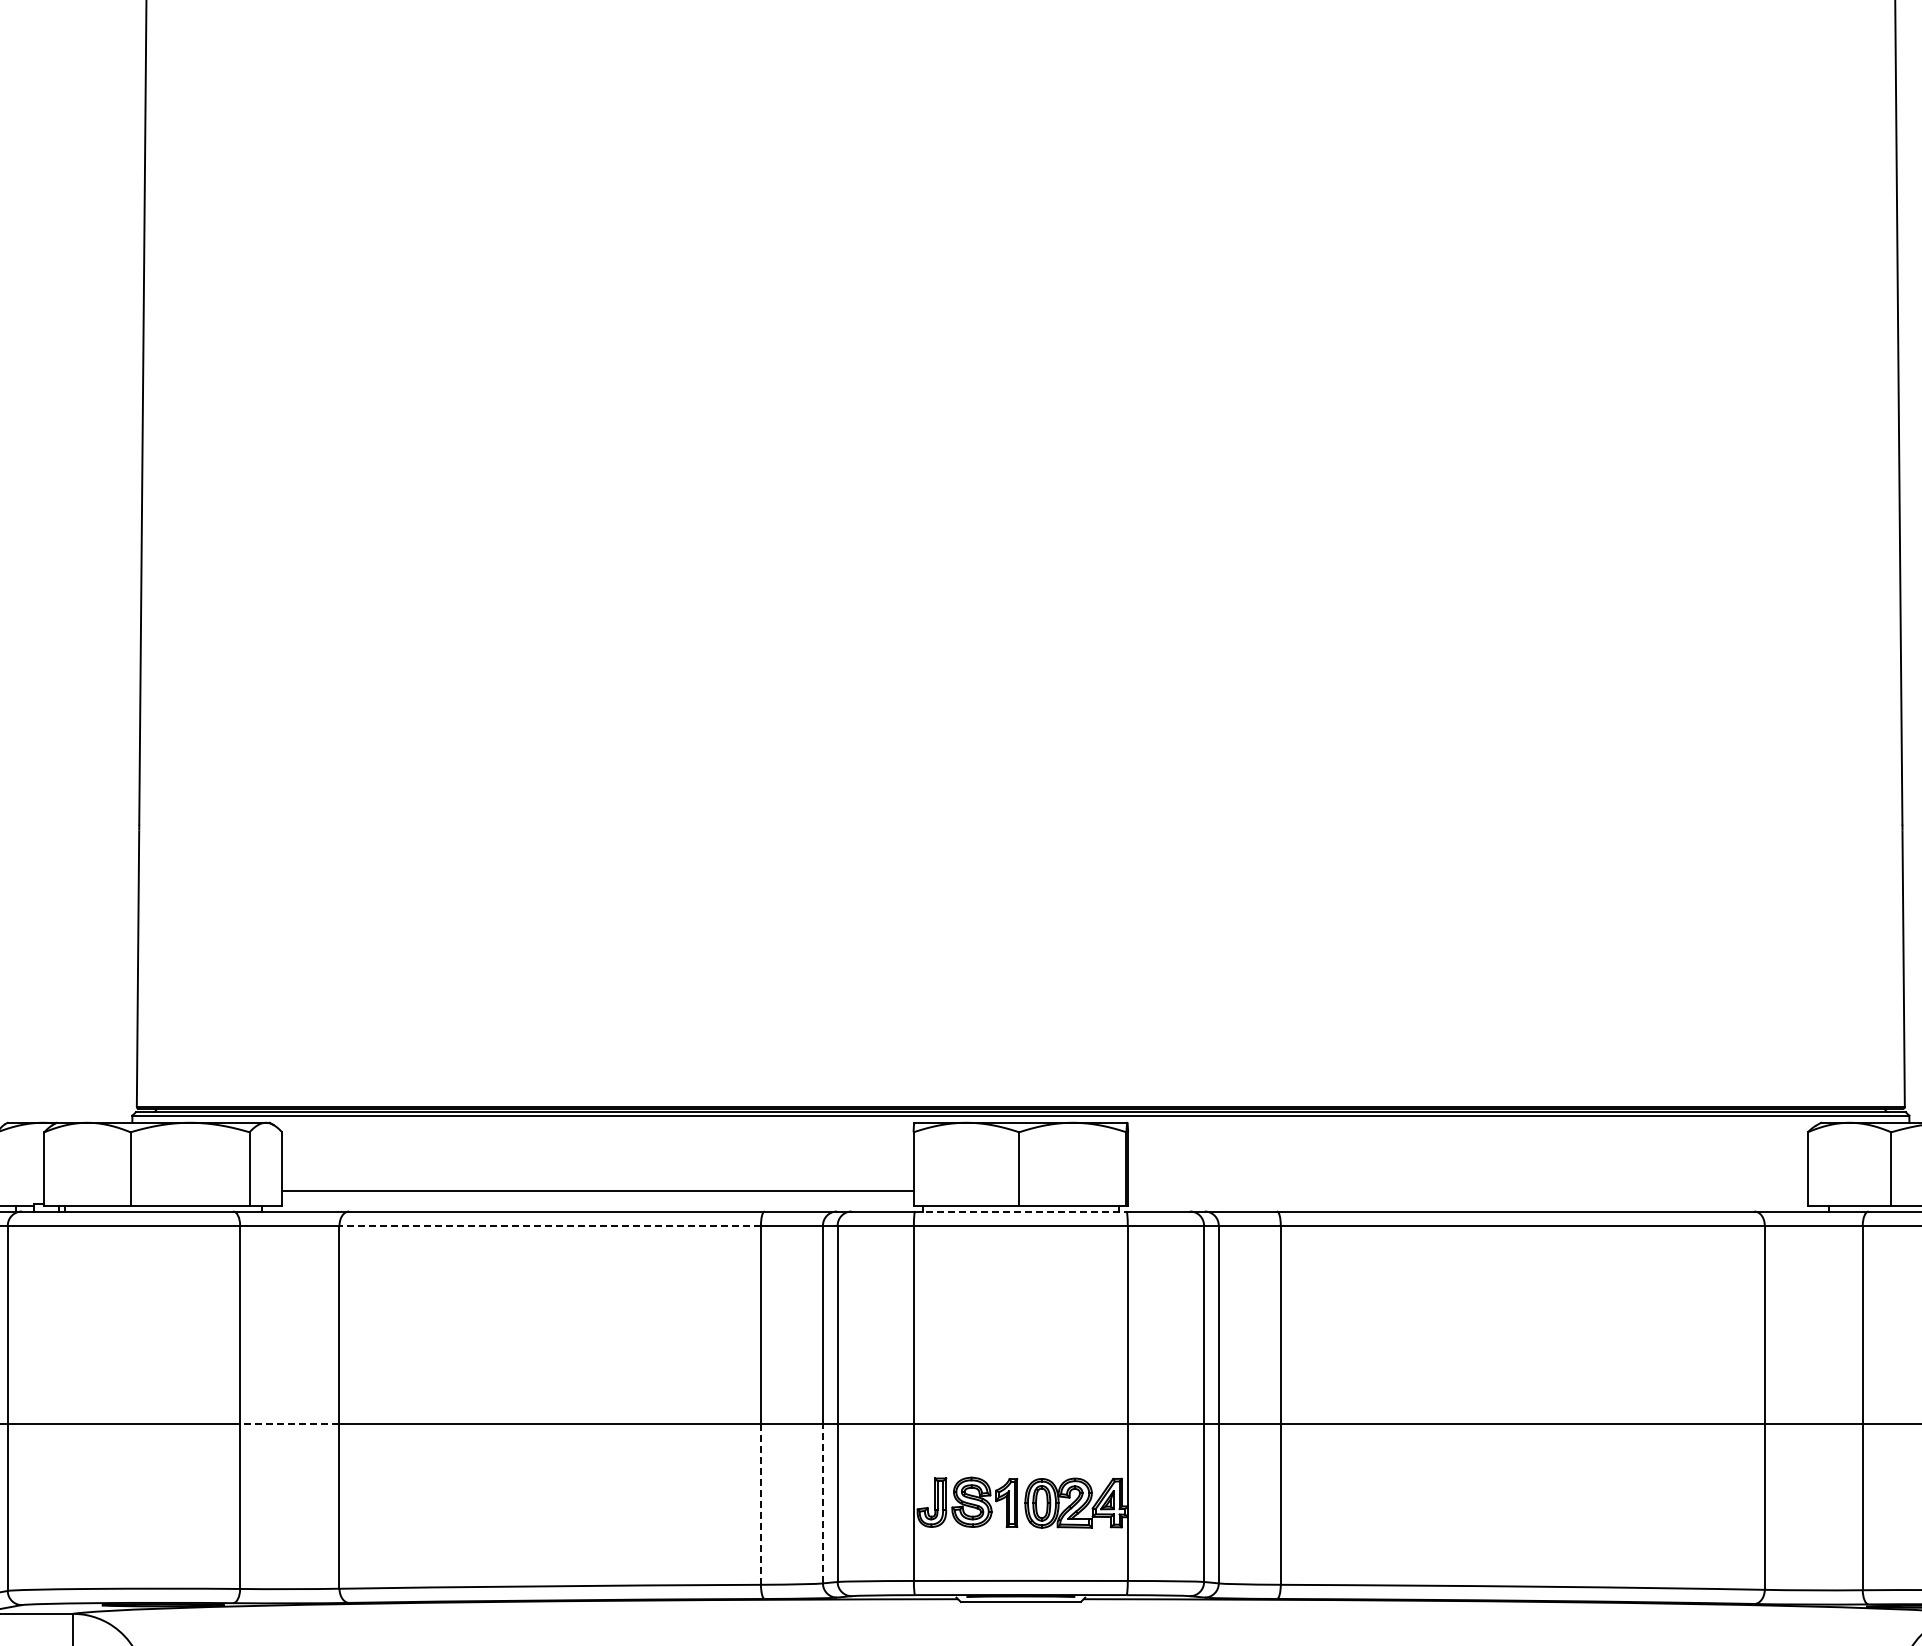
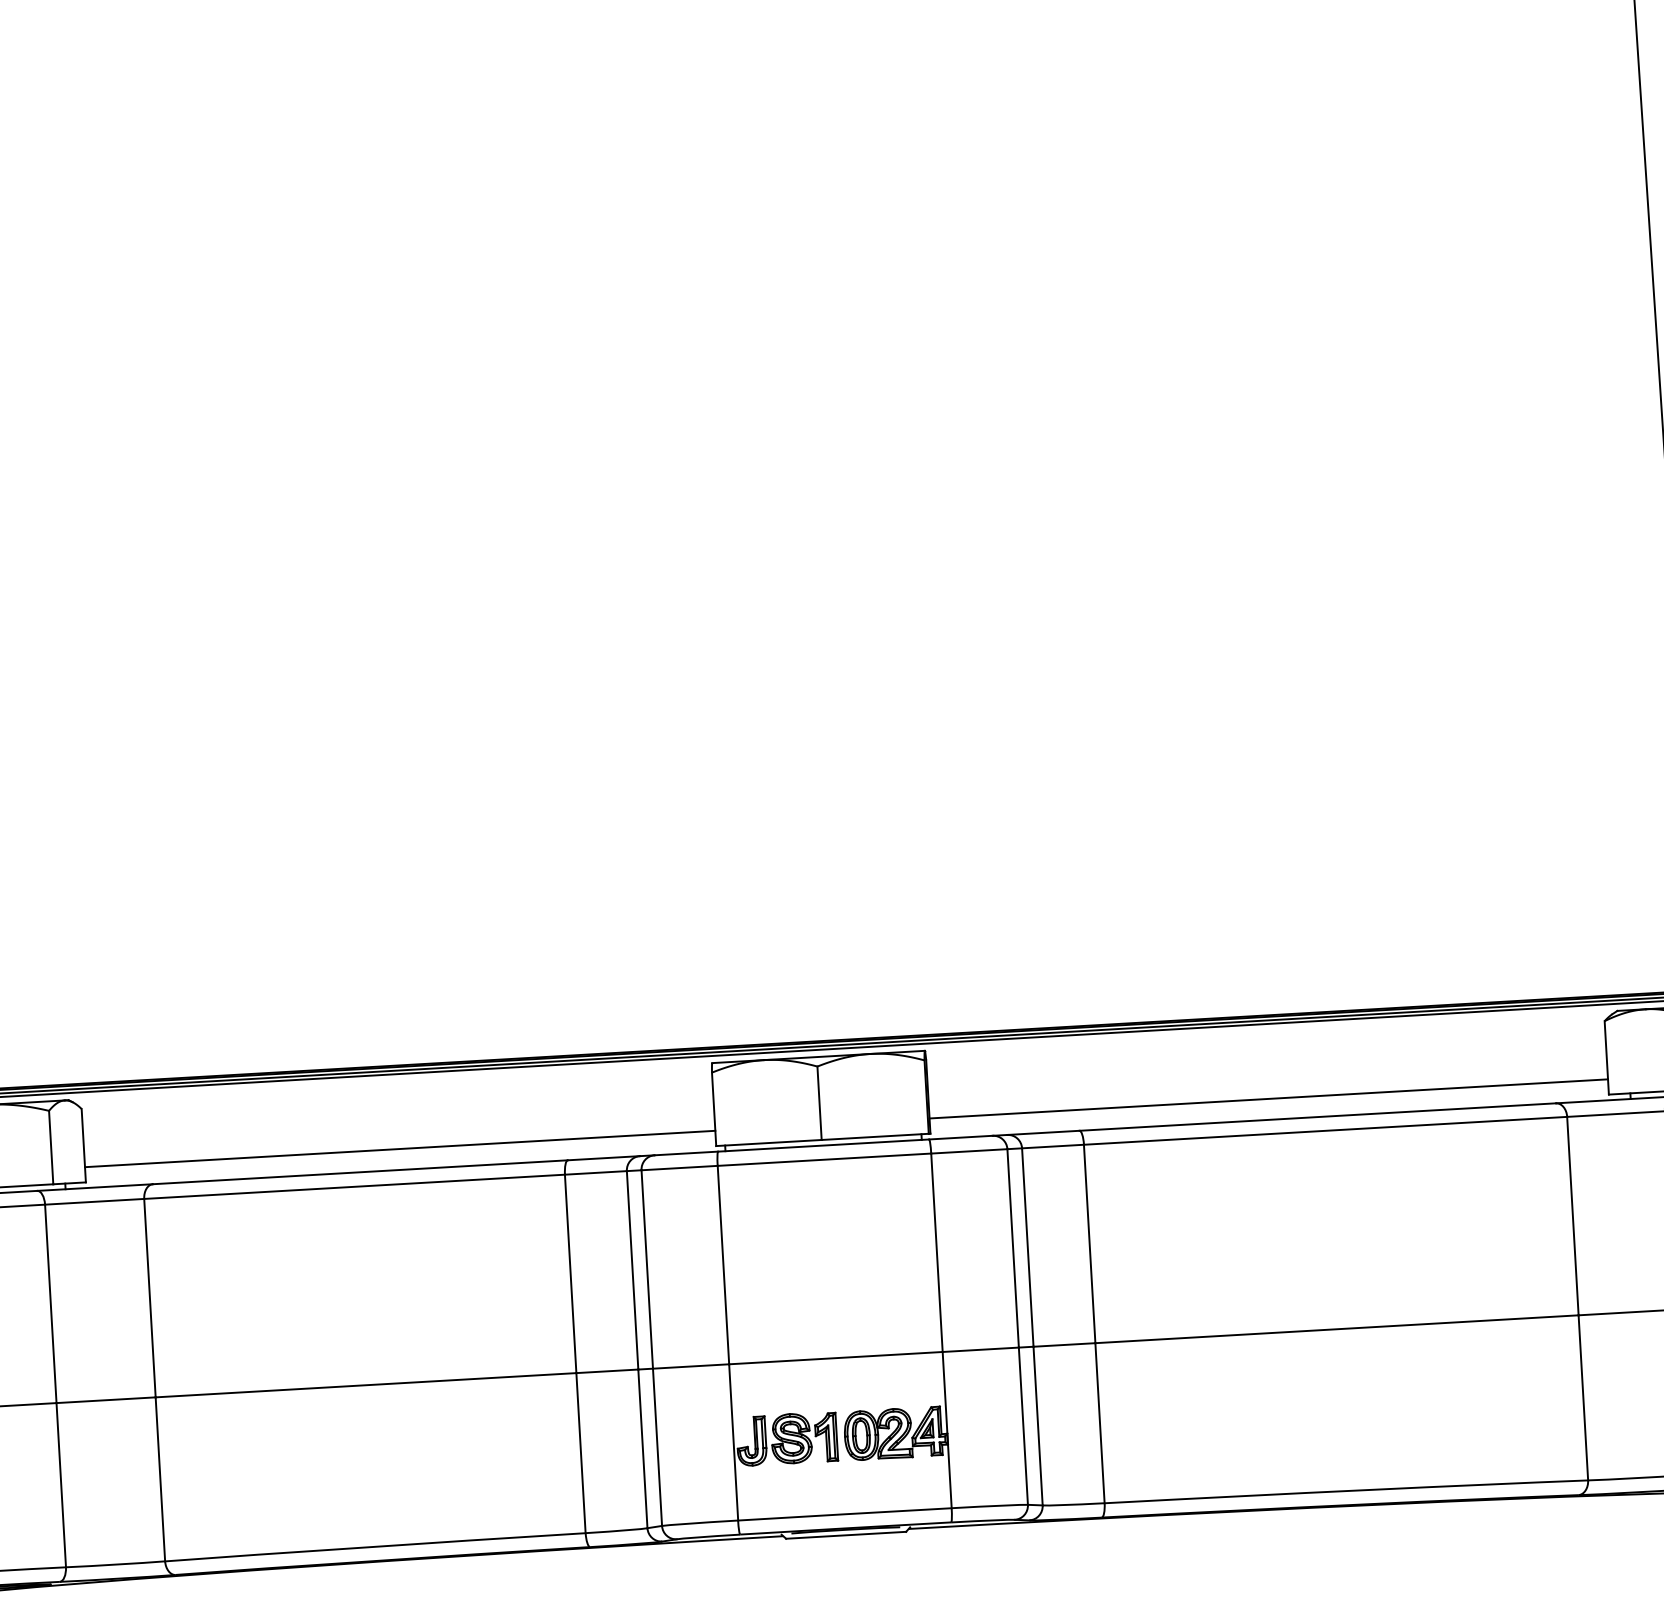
line: (1467, 1190) -> (1268, 1098), added
line: (1020, 1211) -> (823, 1145), dashed -> solid
line: (550, 1225) -> (354, 1186), dashed -> solid
line: (289, 1424) -> (105, 1400), dashed -> solid
line: (822, 1503) -> (642, 1448), dashed -> solid
line: (760, 1505) -> (580, 1454), dashed -> solid

